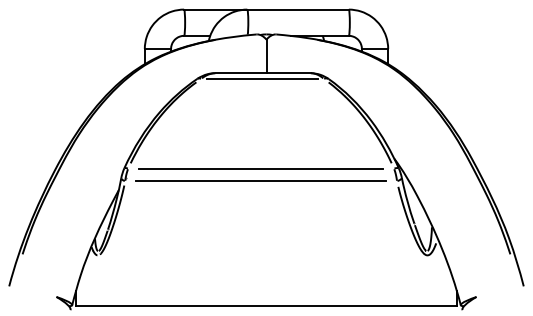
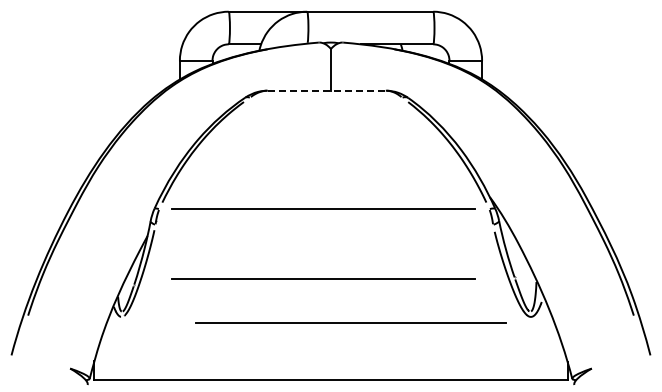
line: (262, 73) -> (326, 90), solid -> dashed
line: (262, 78) -> (325, 97), removed
line: (260, 180) -> (350, 322), moved
line: (260, 224) -> (323, 278), added

